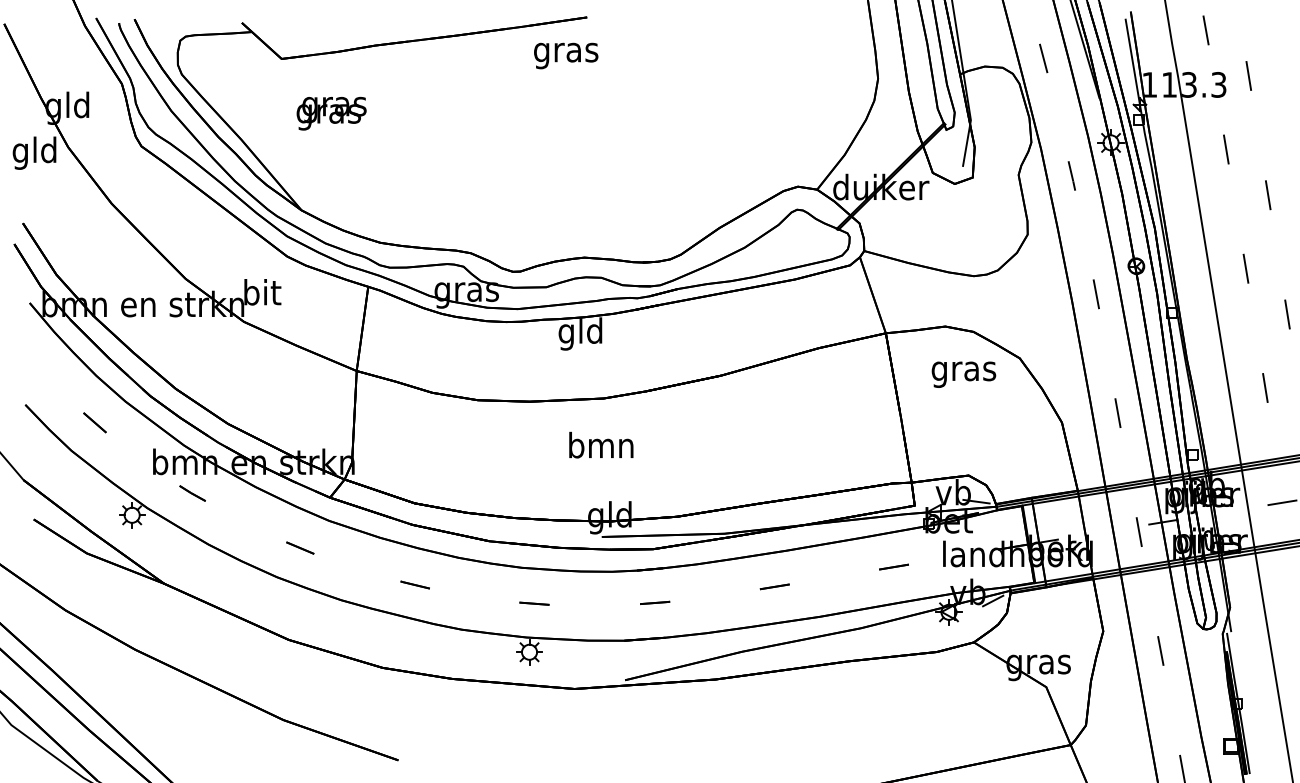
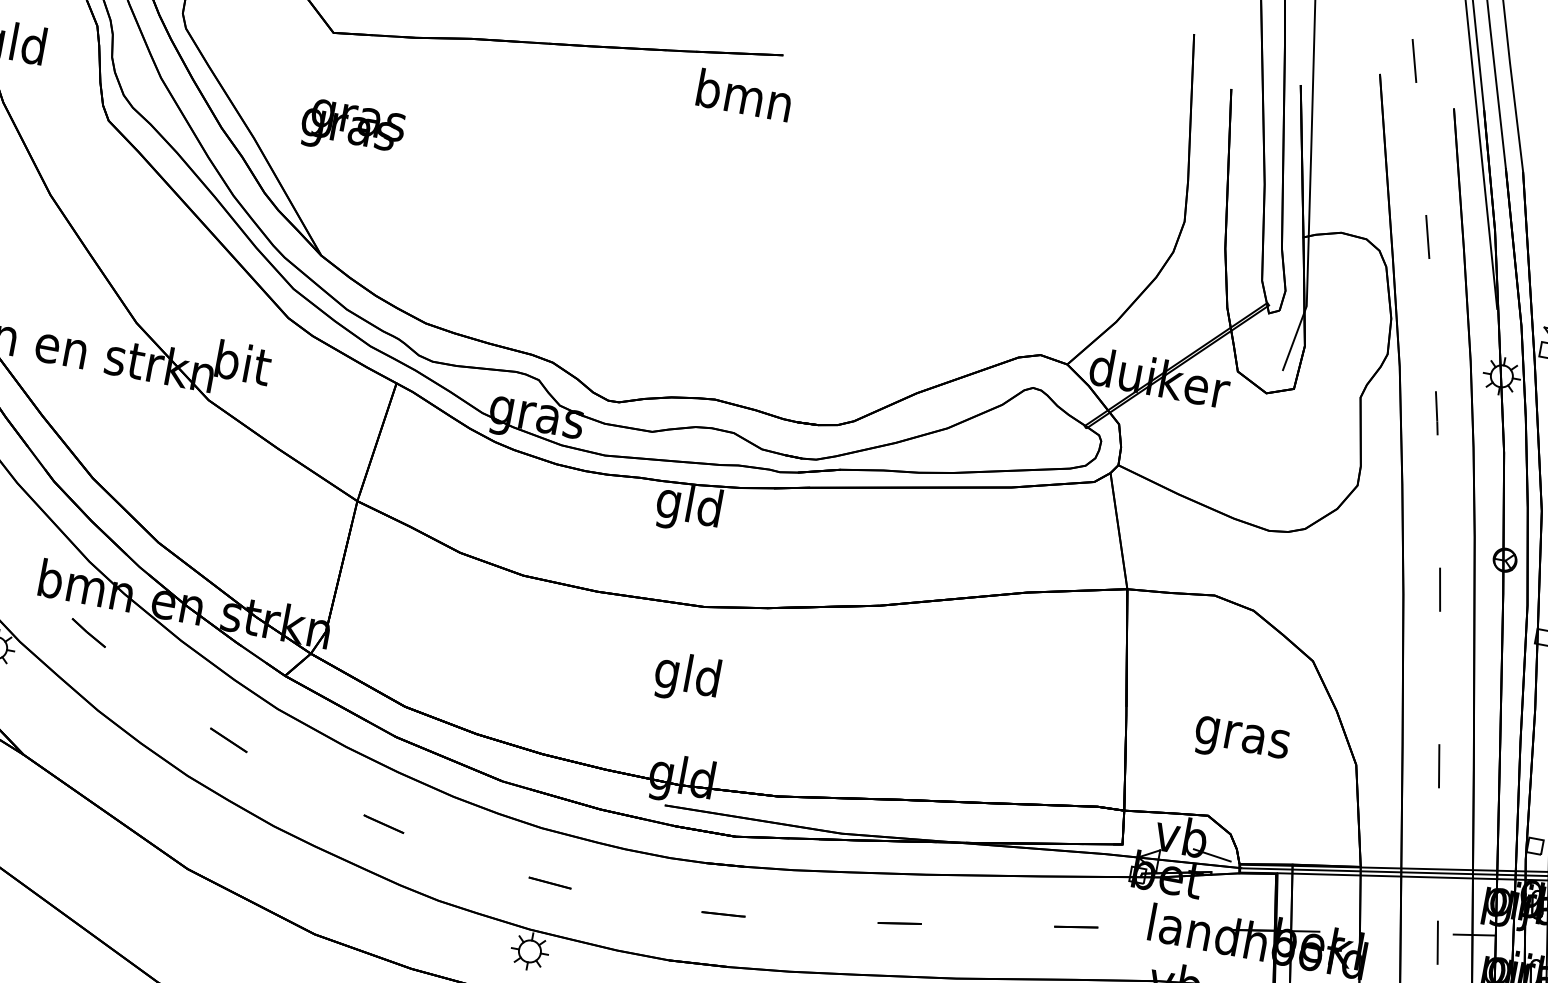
text: (566, 52) -> (744, 100), gras -> bmn
text: (331, 113) -> (352, 129), moved
text: (963, 374) -> (1240, 741), moved
text: (601, 448) -> (688, 678), bmn -> gld

